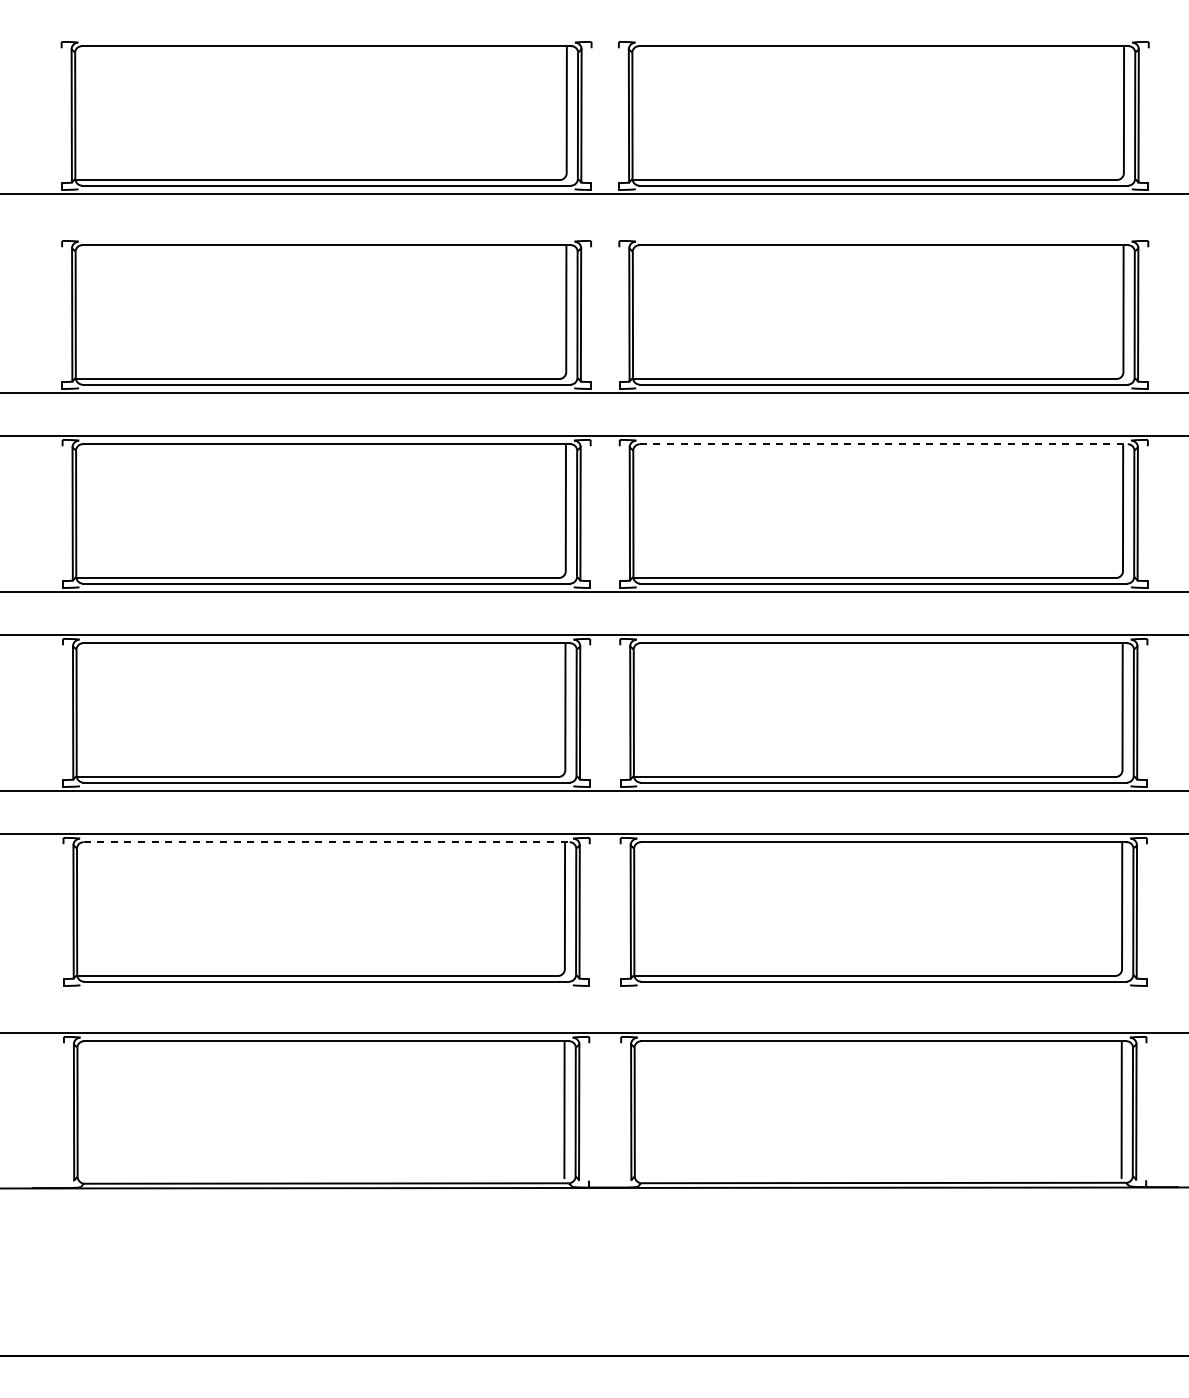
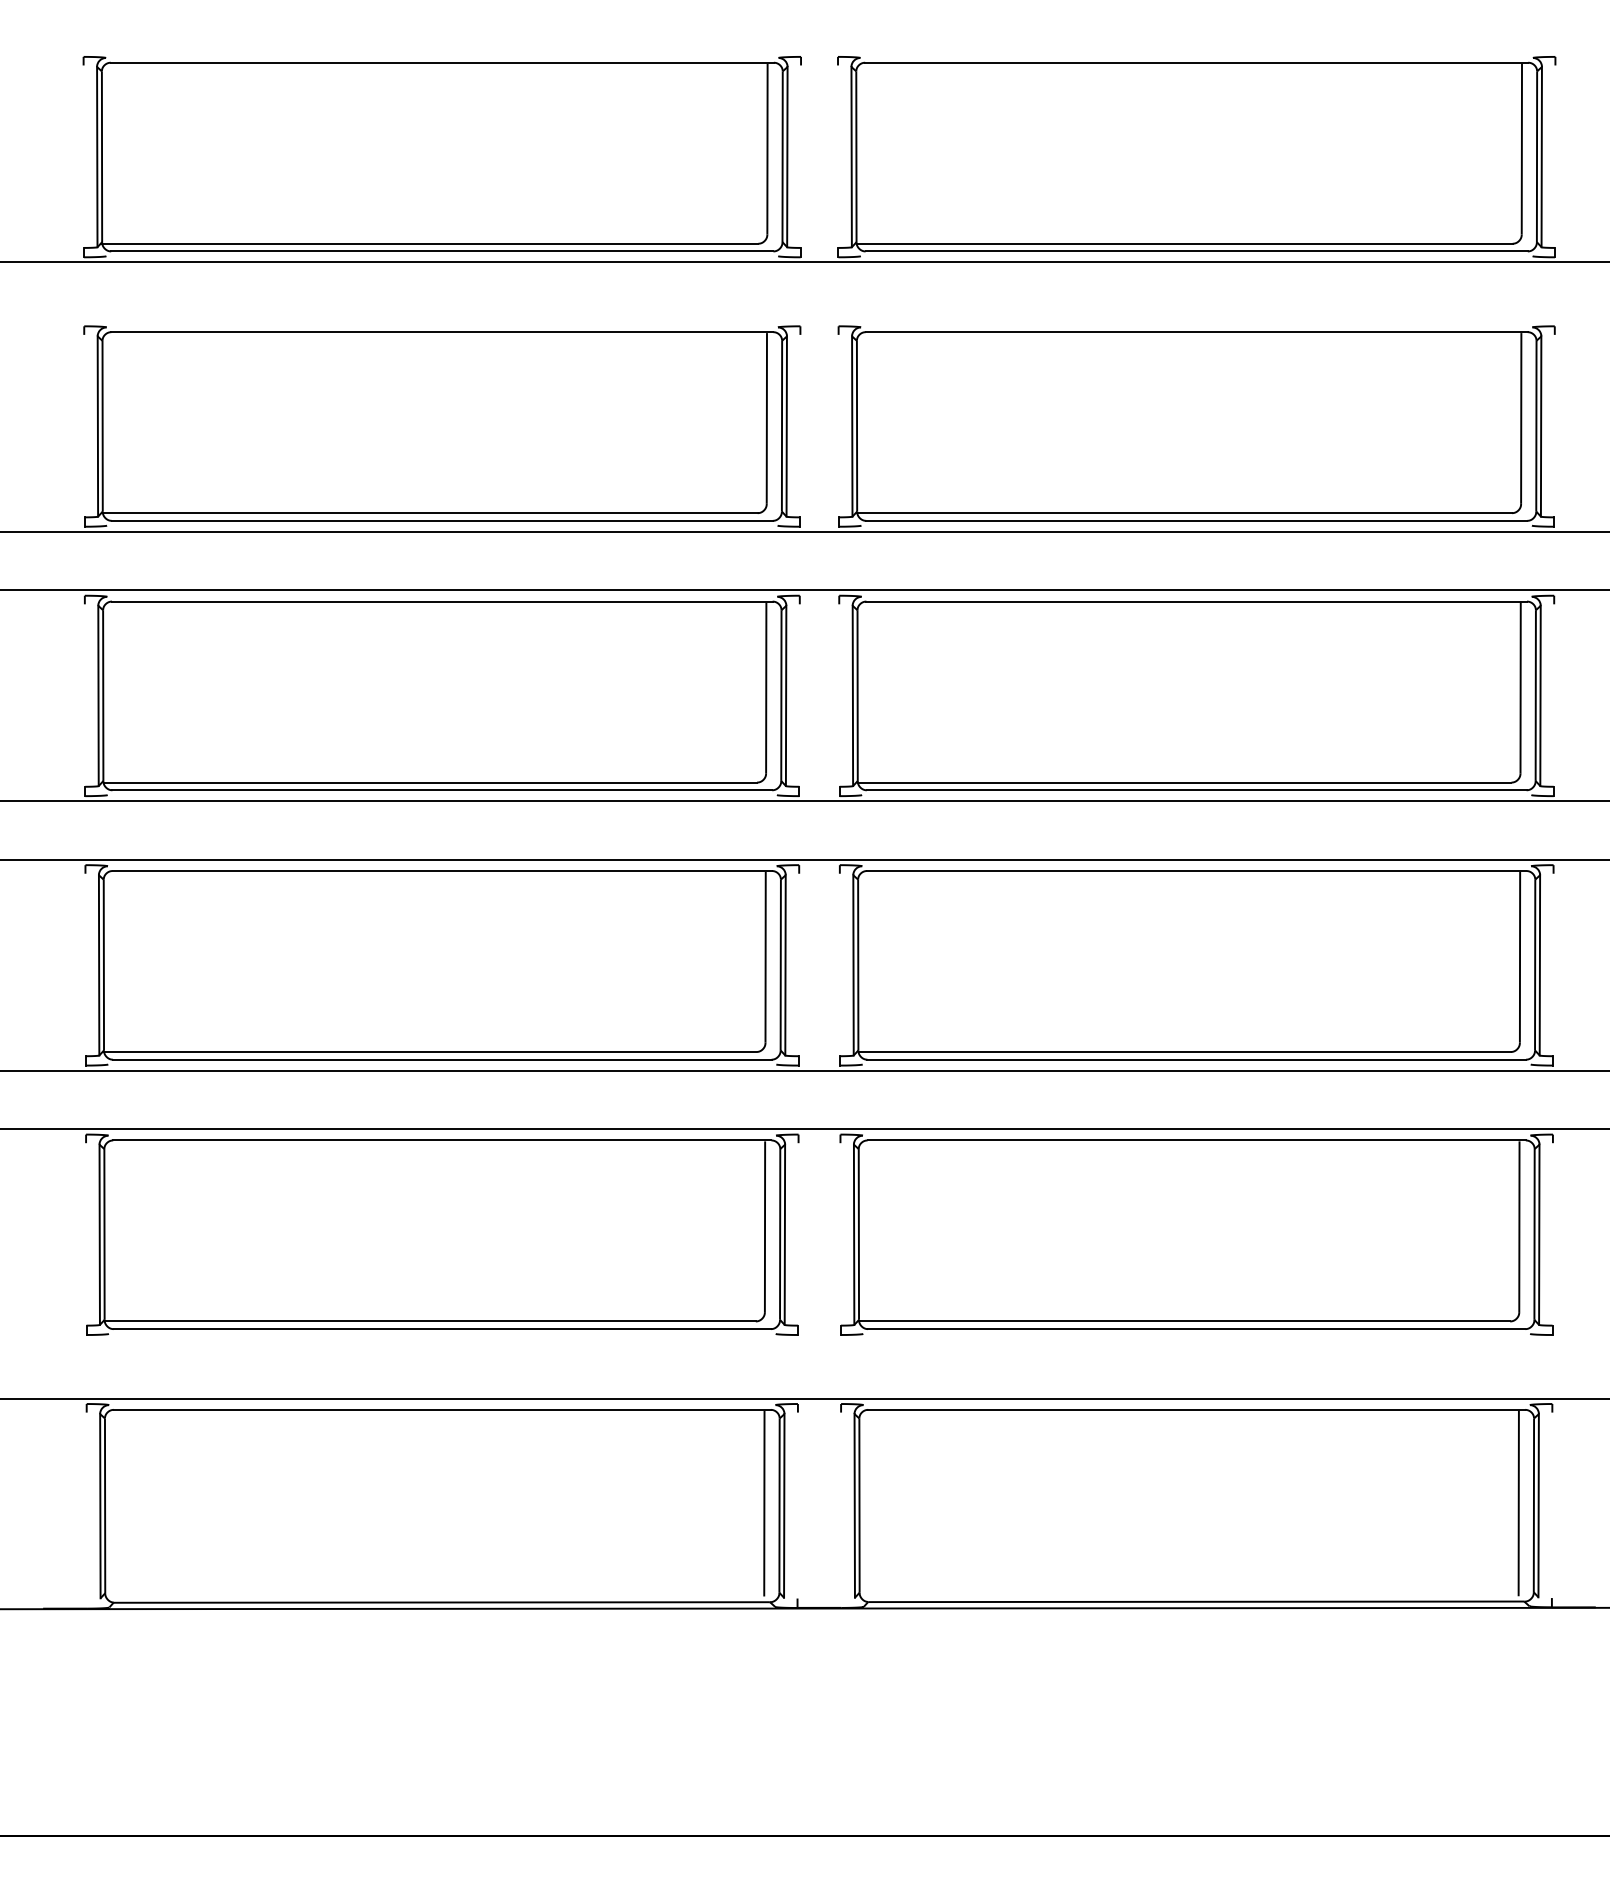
line: (883, 444) -> (1196, 601), dashed -> solid
line: (327, 842) -> (443, 1140), dashed -> solid

